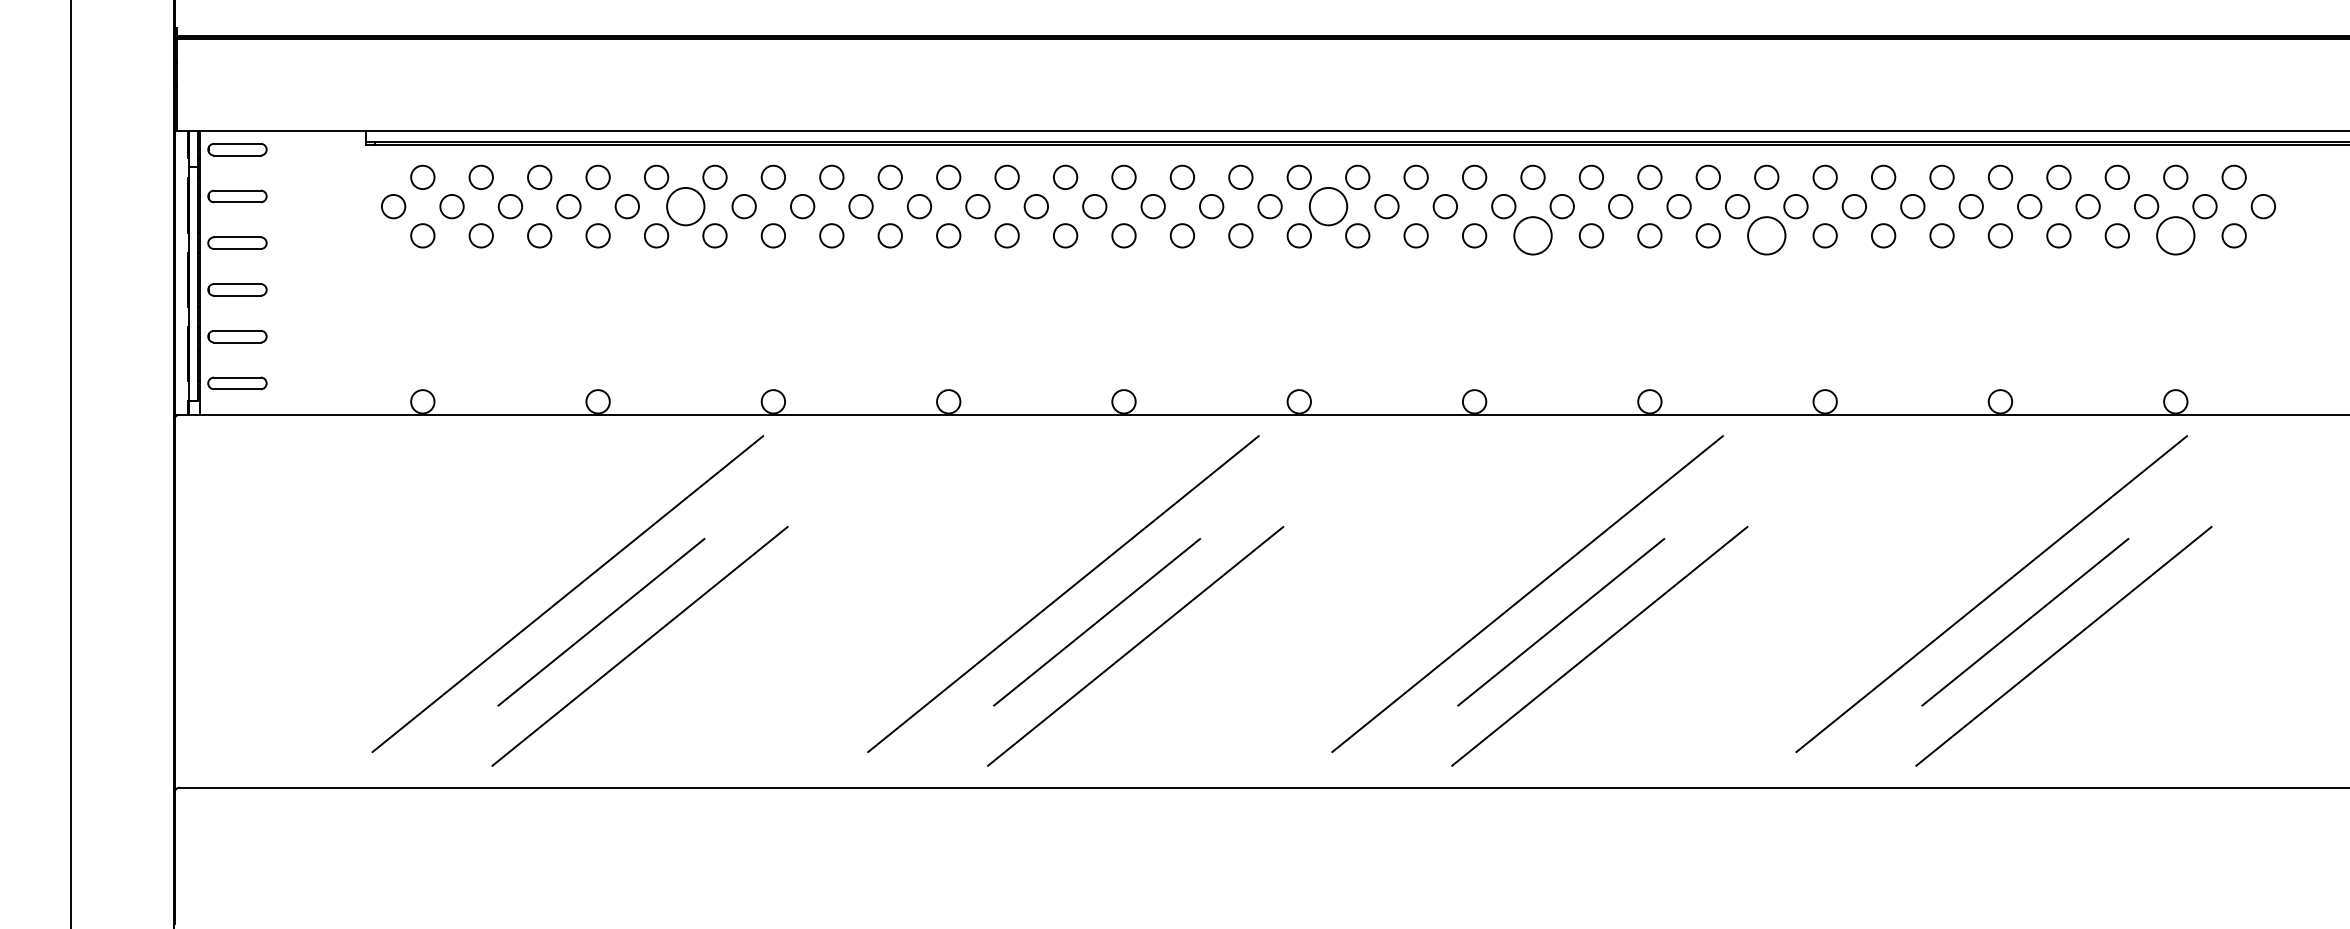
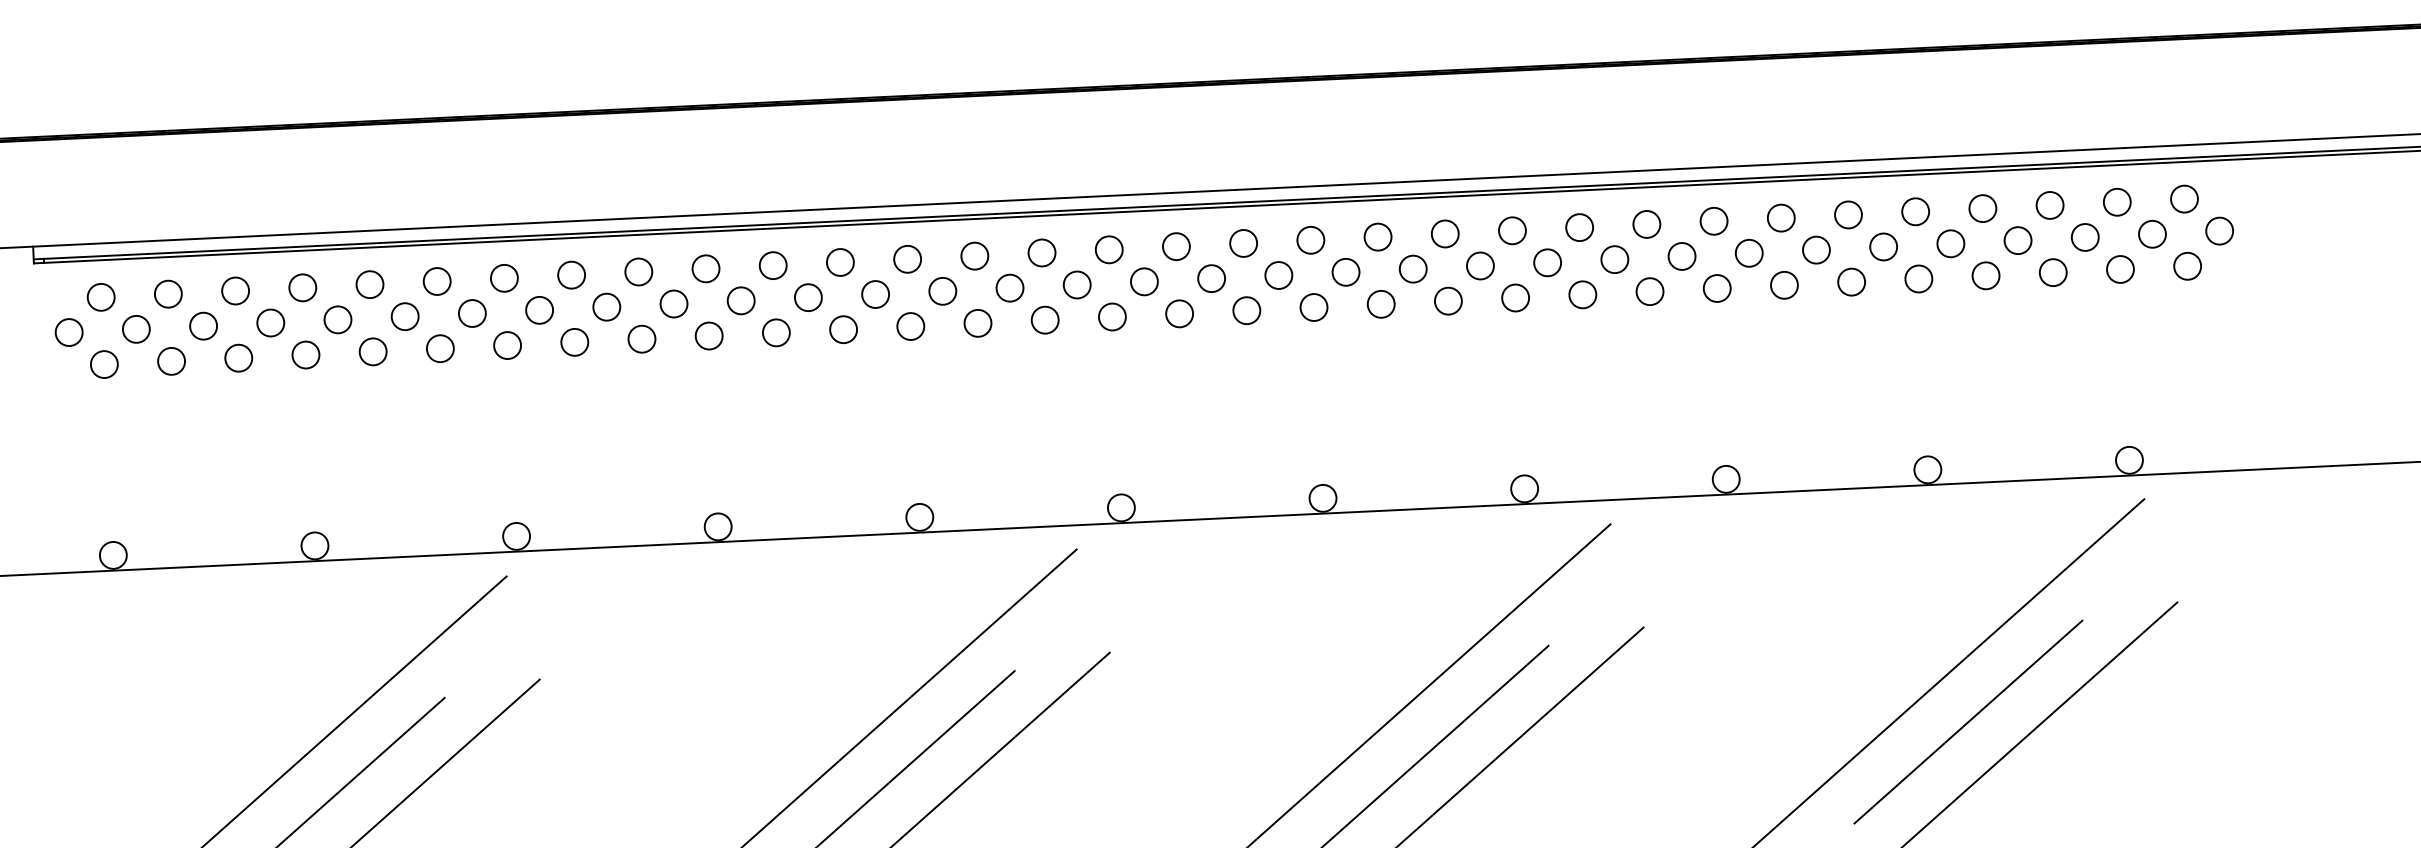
circle: (685, 206) -> (404, 316), size x0.62
circle: (1328, 206) -> (1144, 281), size x0.62
circle: (1532, 235) -> (1380, 303), size x0.62
circle: (1766, 235) -> (1649, 291), size x0.62
circle: (2175, 235) -> (2120, 269), size x0.62

